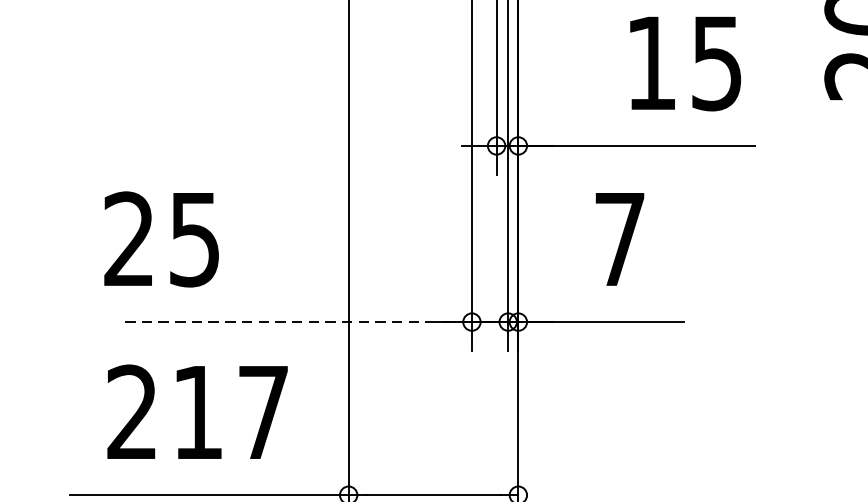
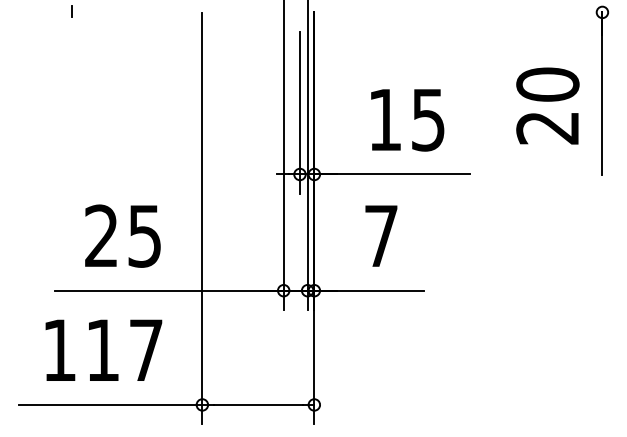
text: (685, 64) -> (407, 120), moved
text: (160, 238) -> (122, 235), moved
line: (298, 321) -> (169, 290), dashed -> solid
text: (132, 411) -> (59, 349), 217 -> 117

